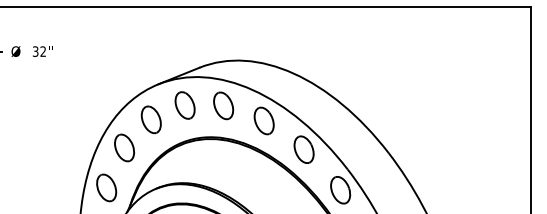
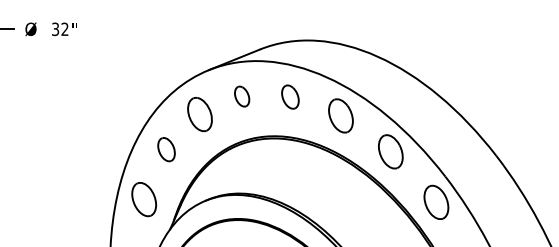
part: (184, 105) -> (241, 96), size x0.6
part: (223, 105) -> (290, 96), size x0.7
part: (124, 147) -> (166, 149), size x0.7

